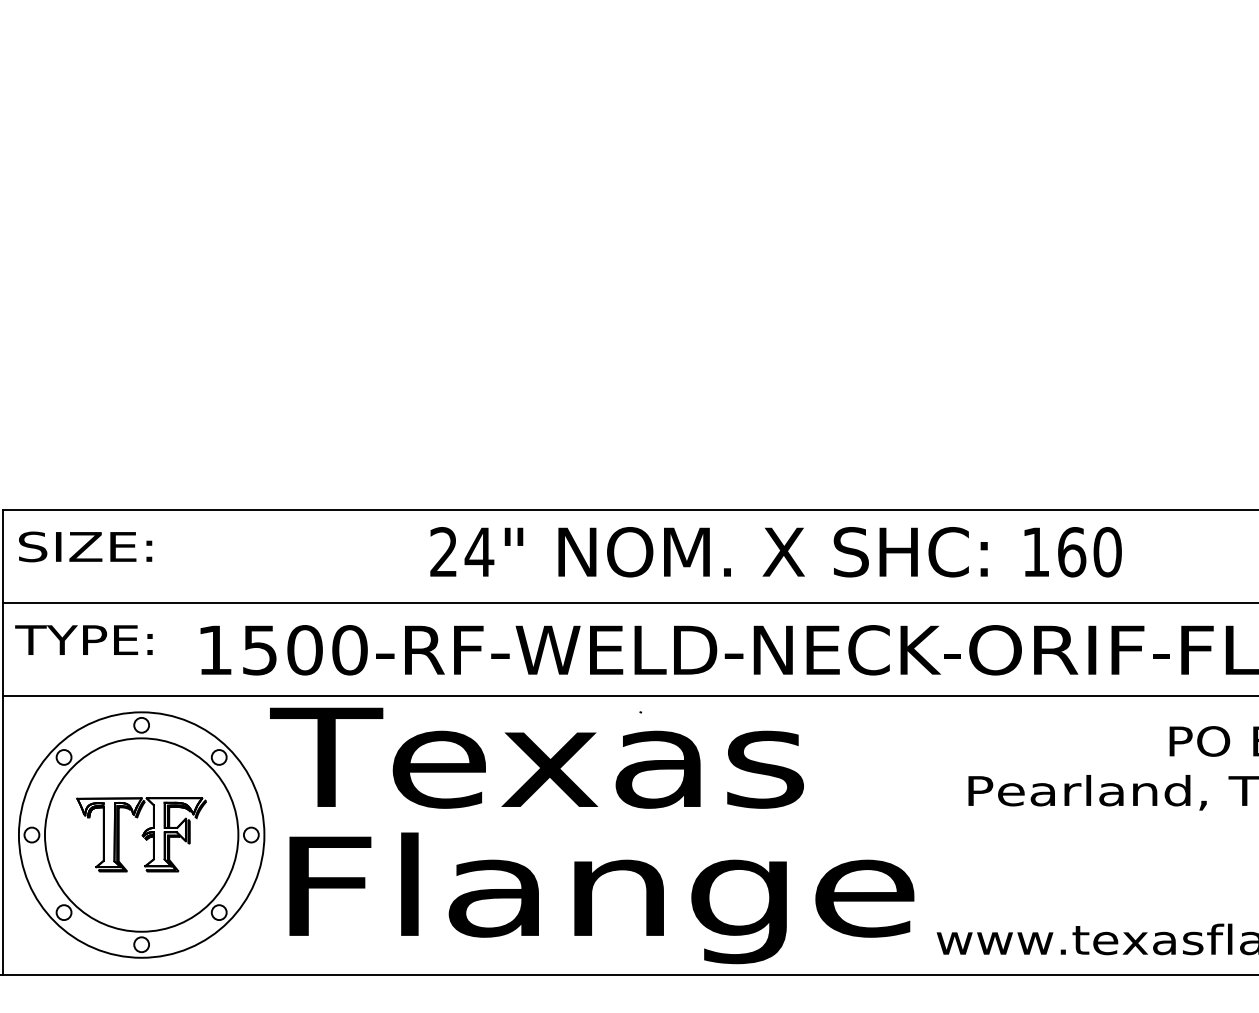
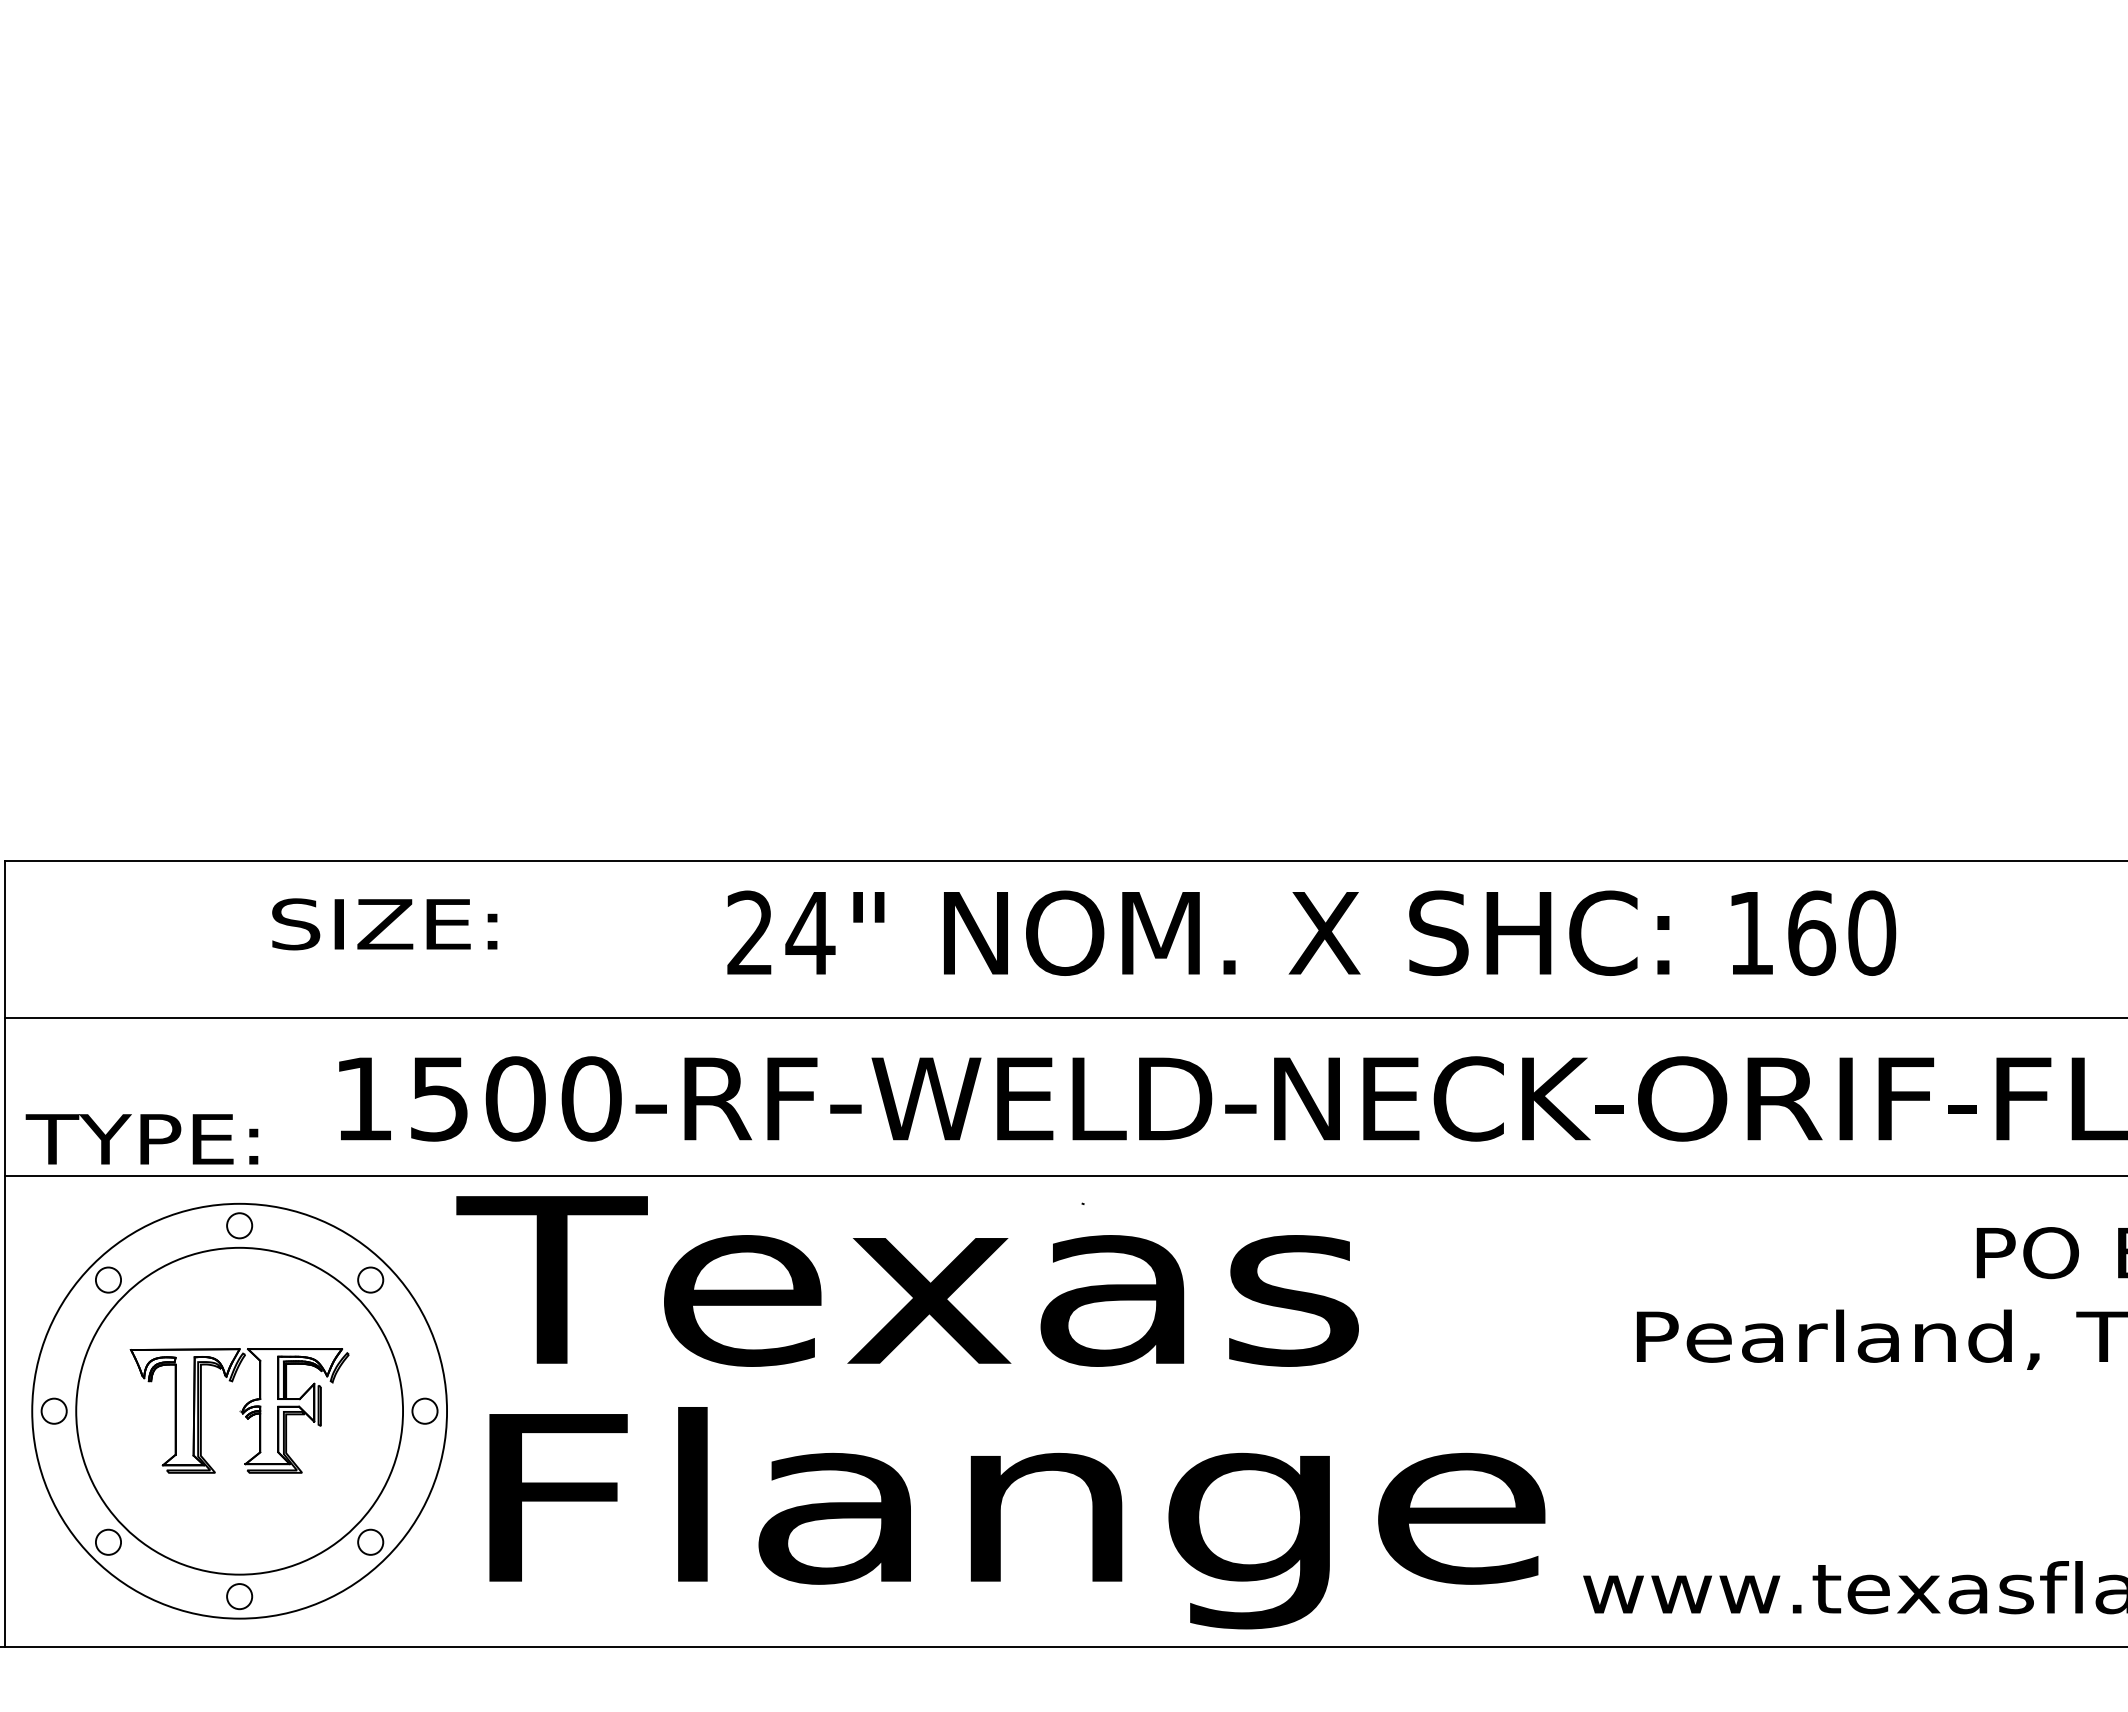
text: (85, 546) -> (384, 923), moved
text: (83, 639) -> (141, 1138), moved

